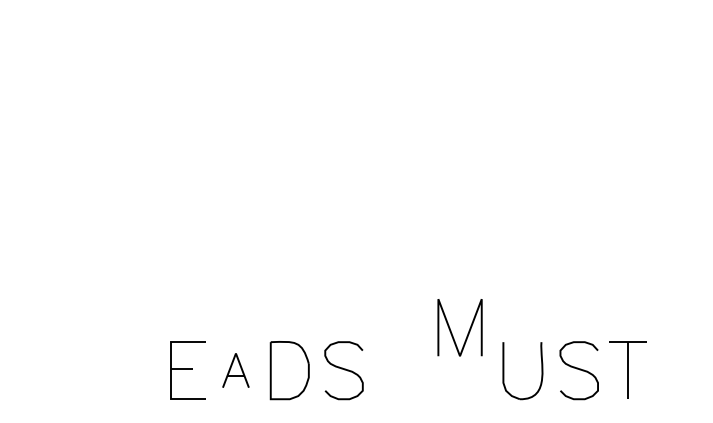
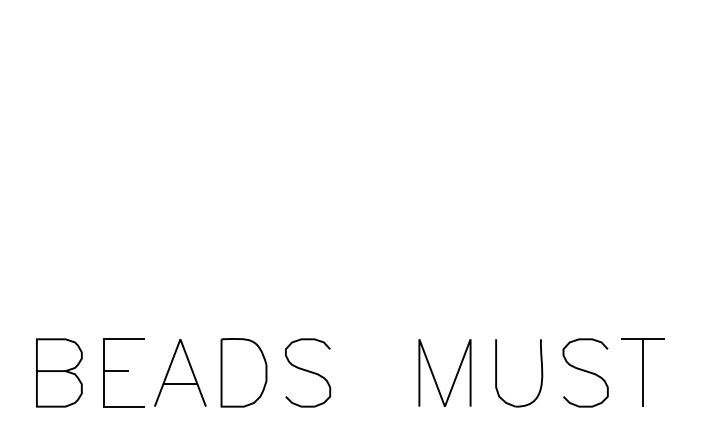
line: (451, 330) -> (434, 376), moved
curve: (133, 369) -> (59, 371), added
part: (235, 370) -> (179, 372), size x1.67

